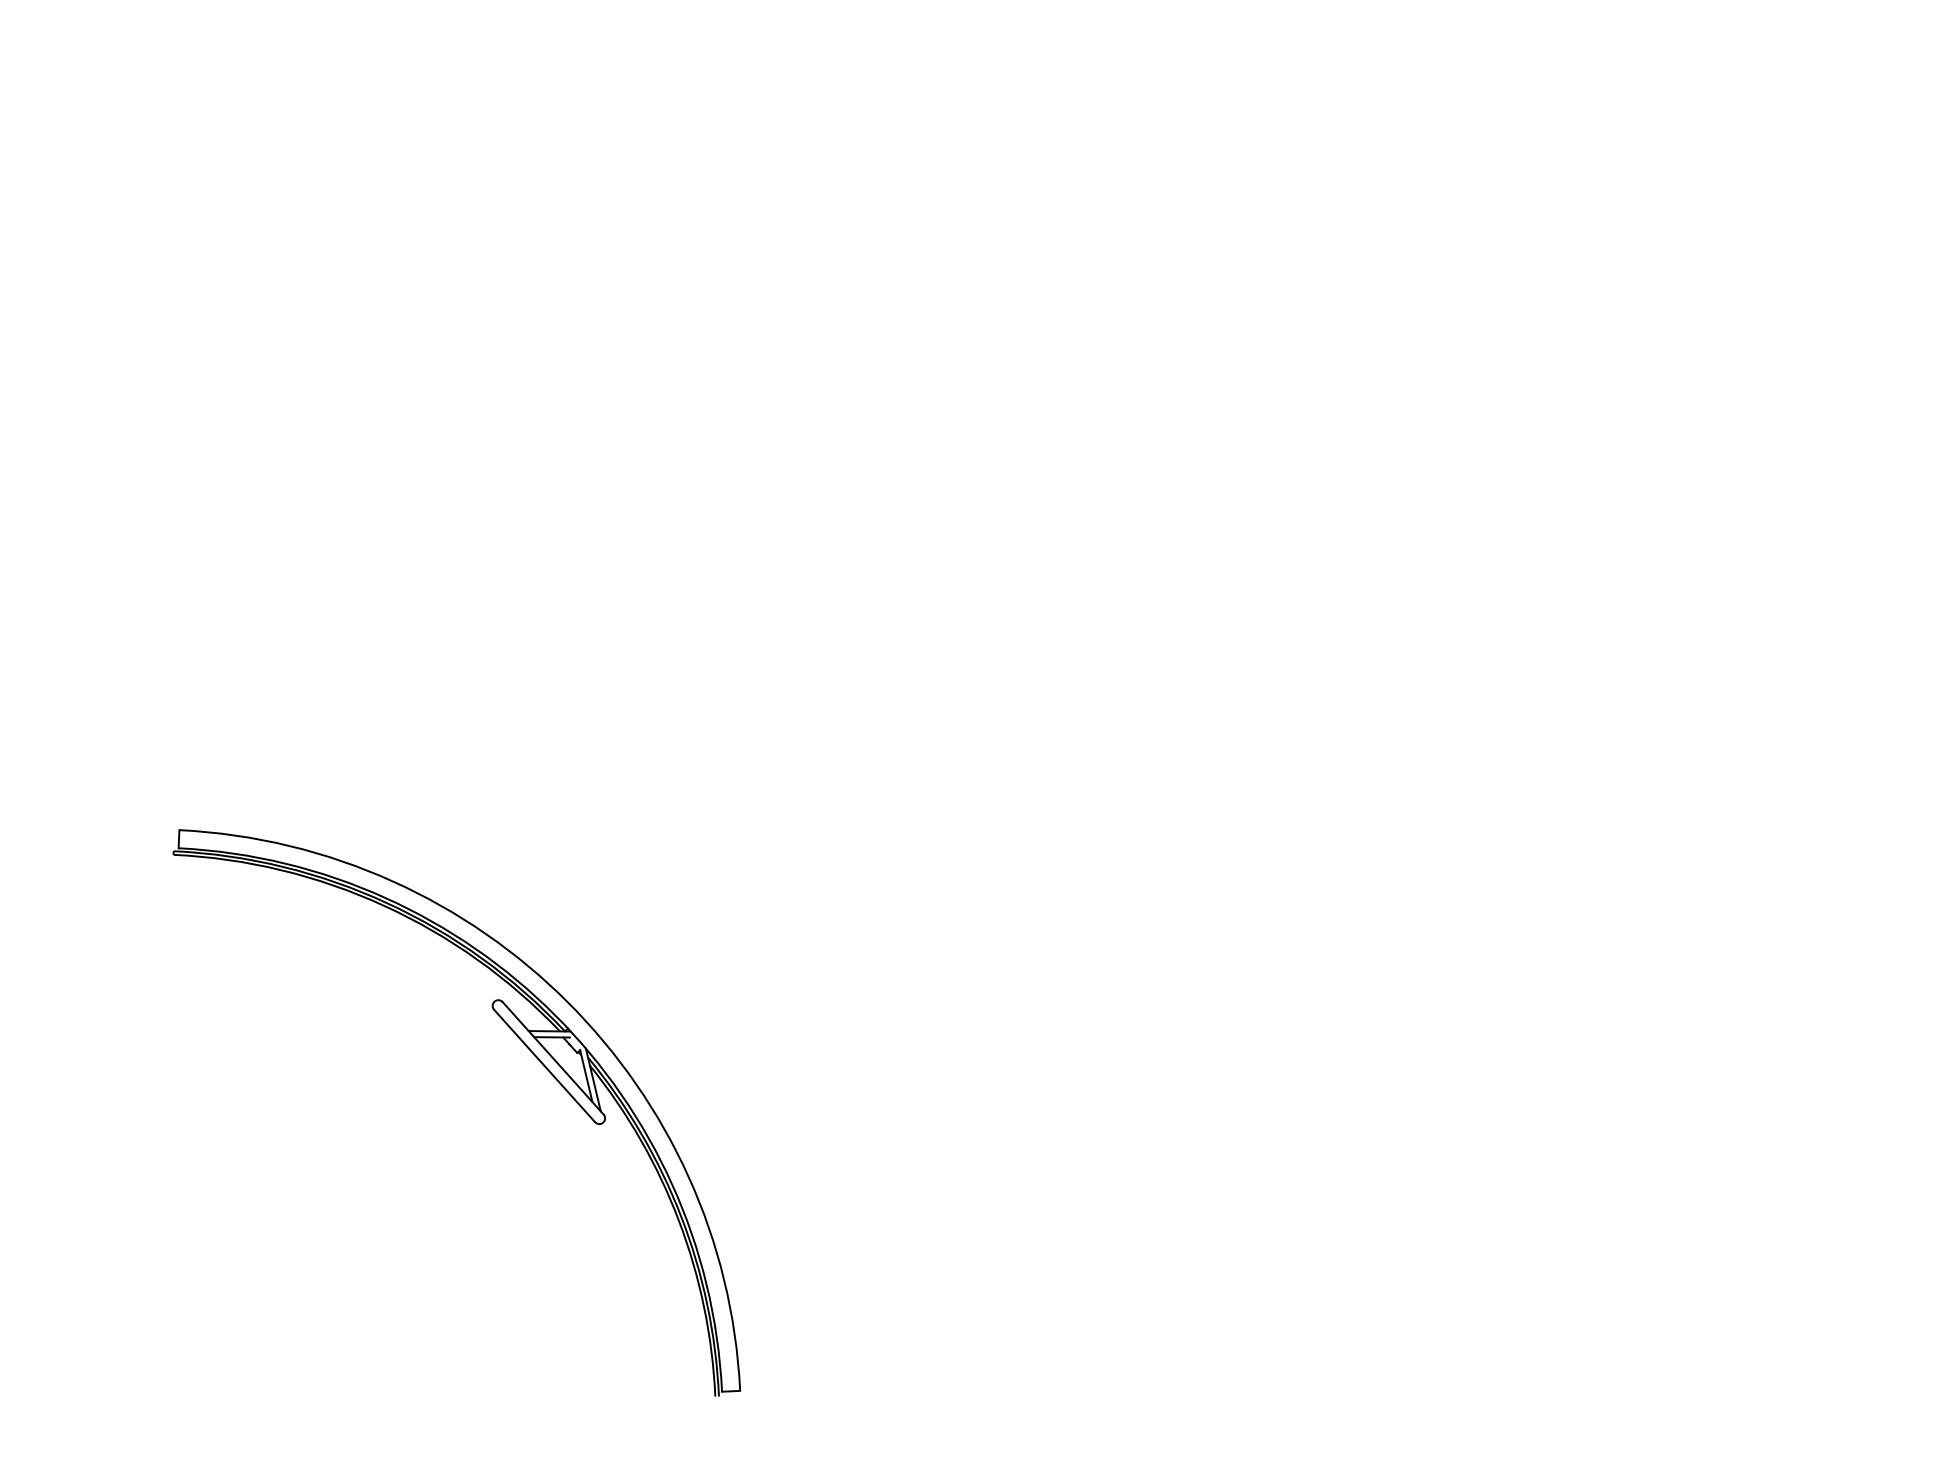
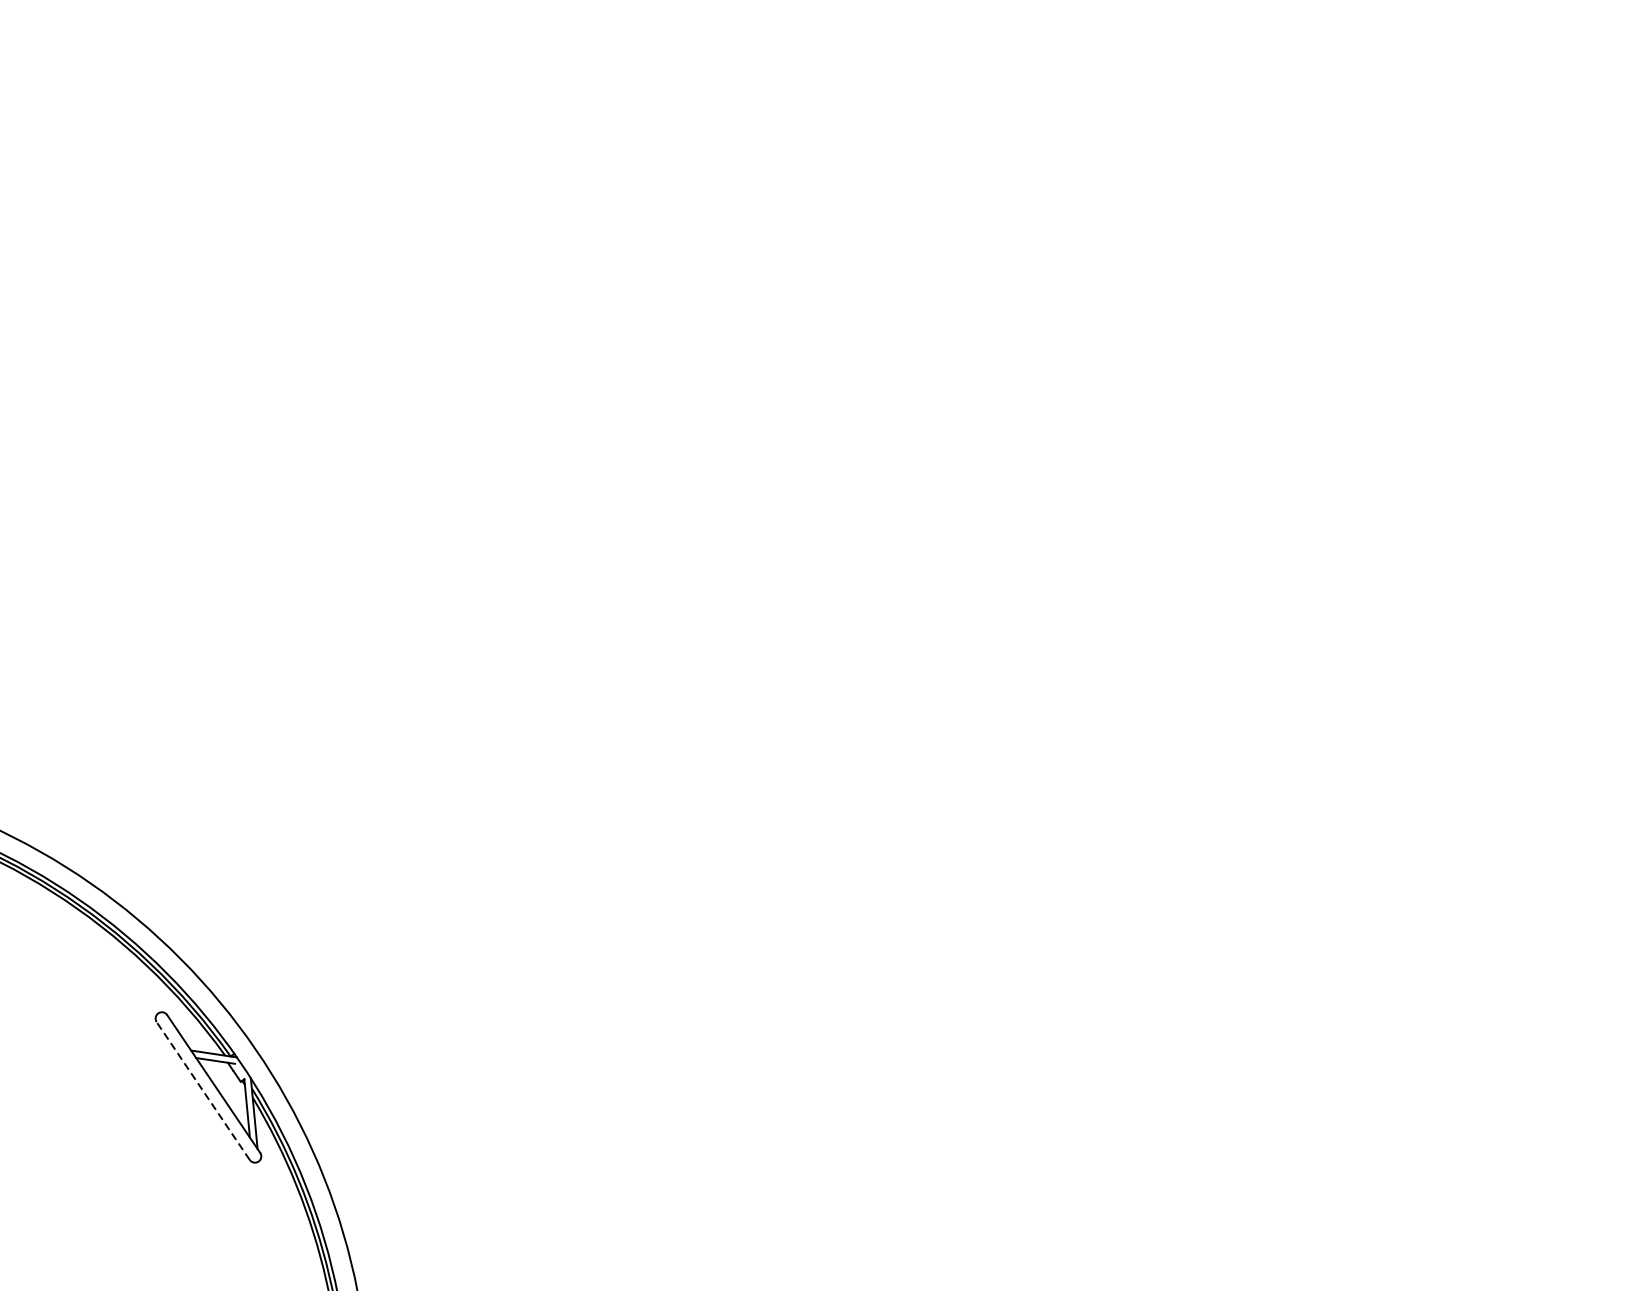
line: (544, 1065) -> (203, 1090), solid -> dashed

